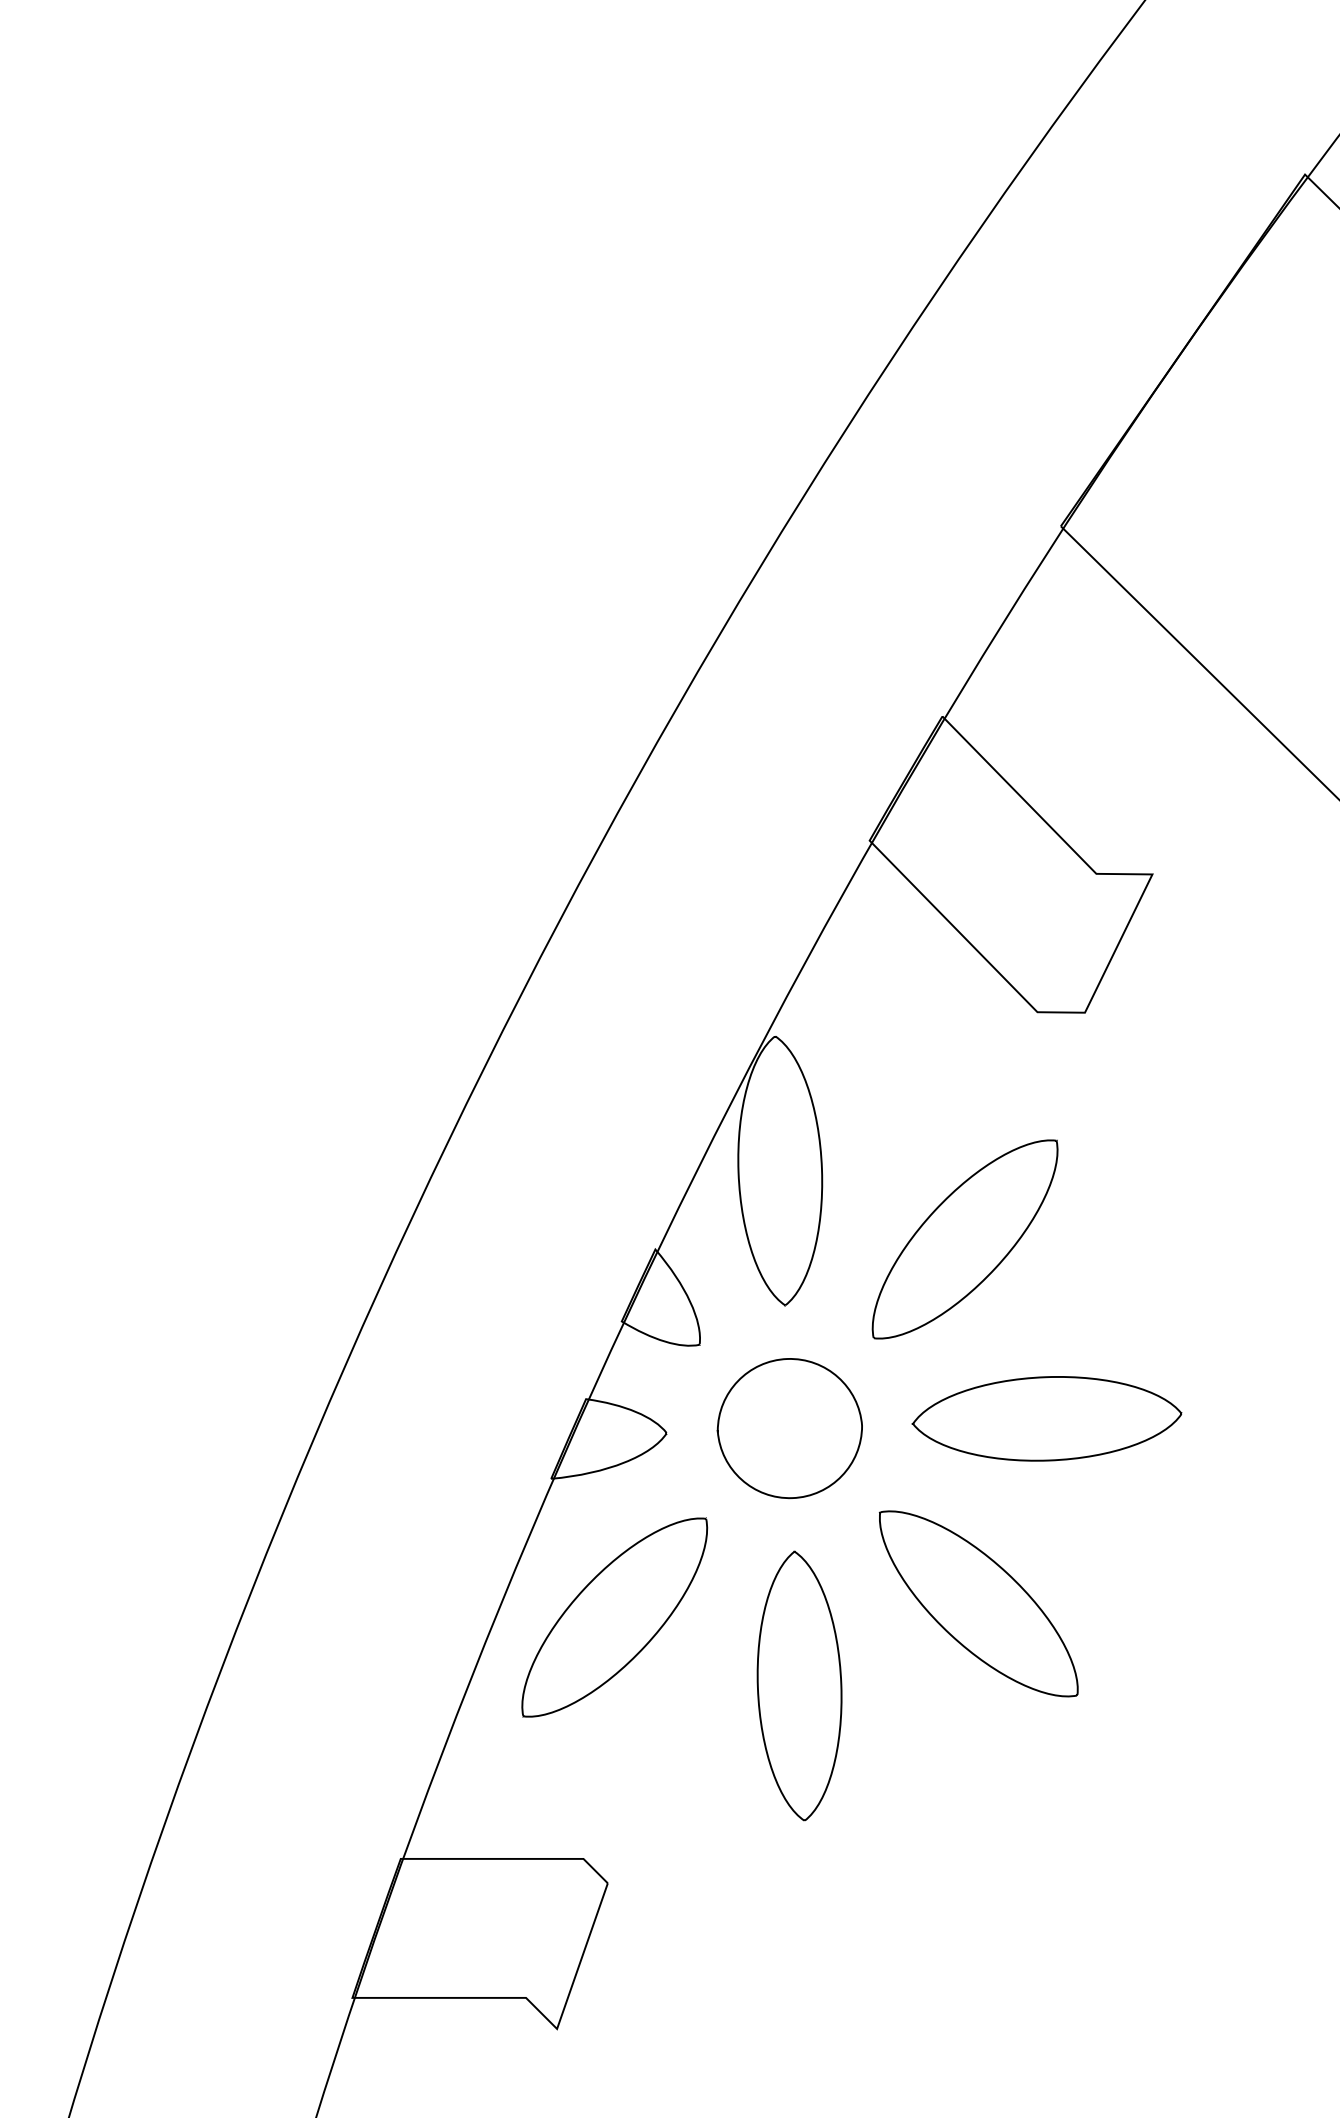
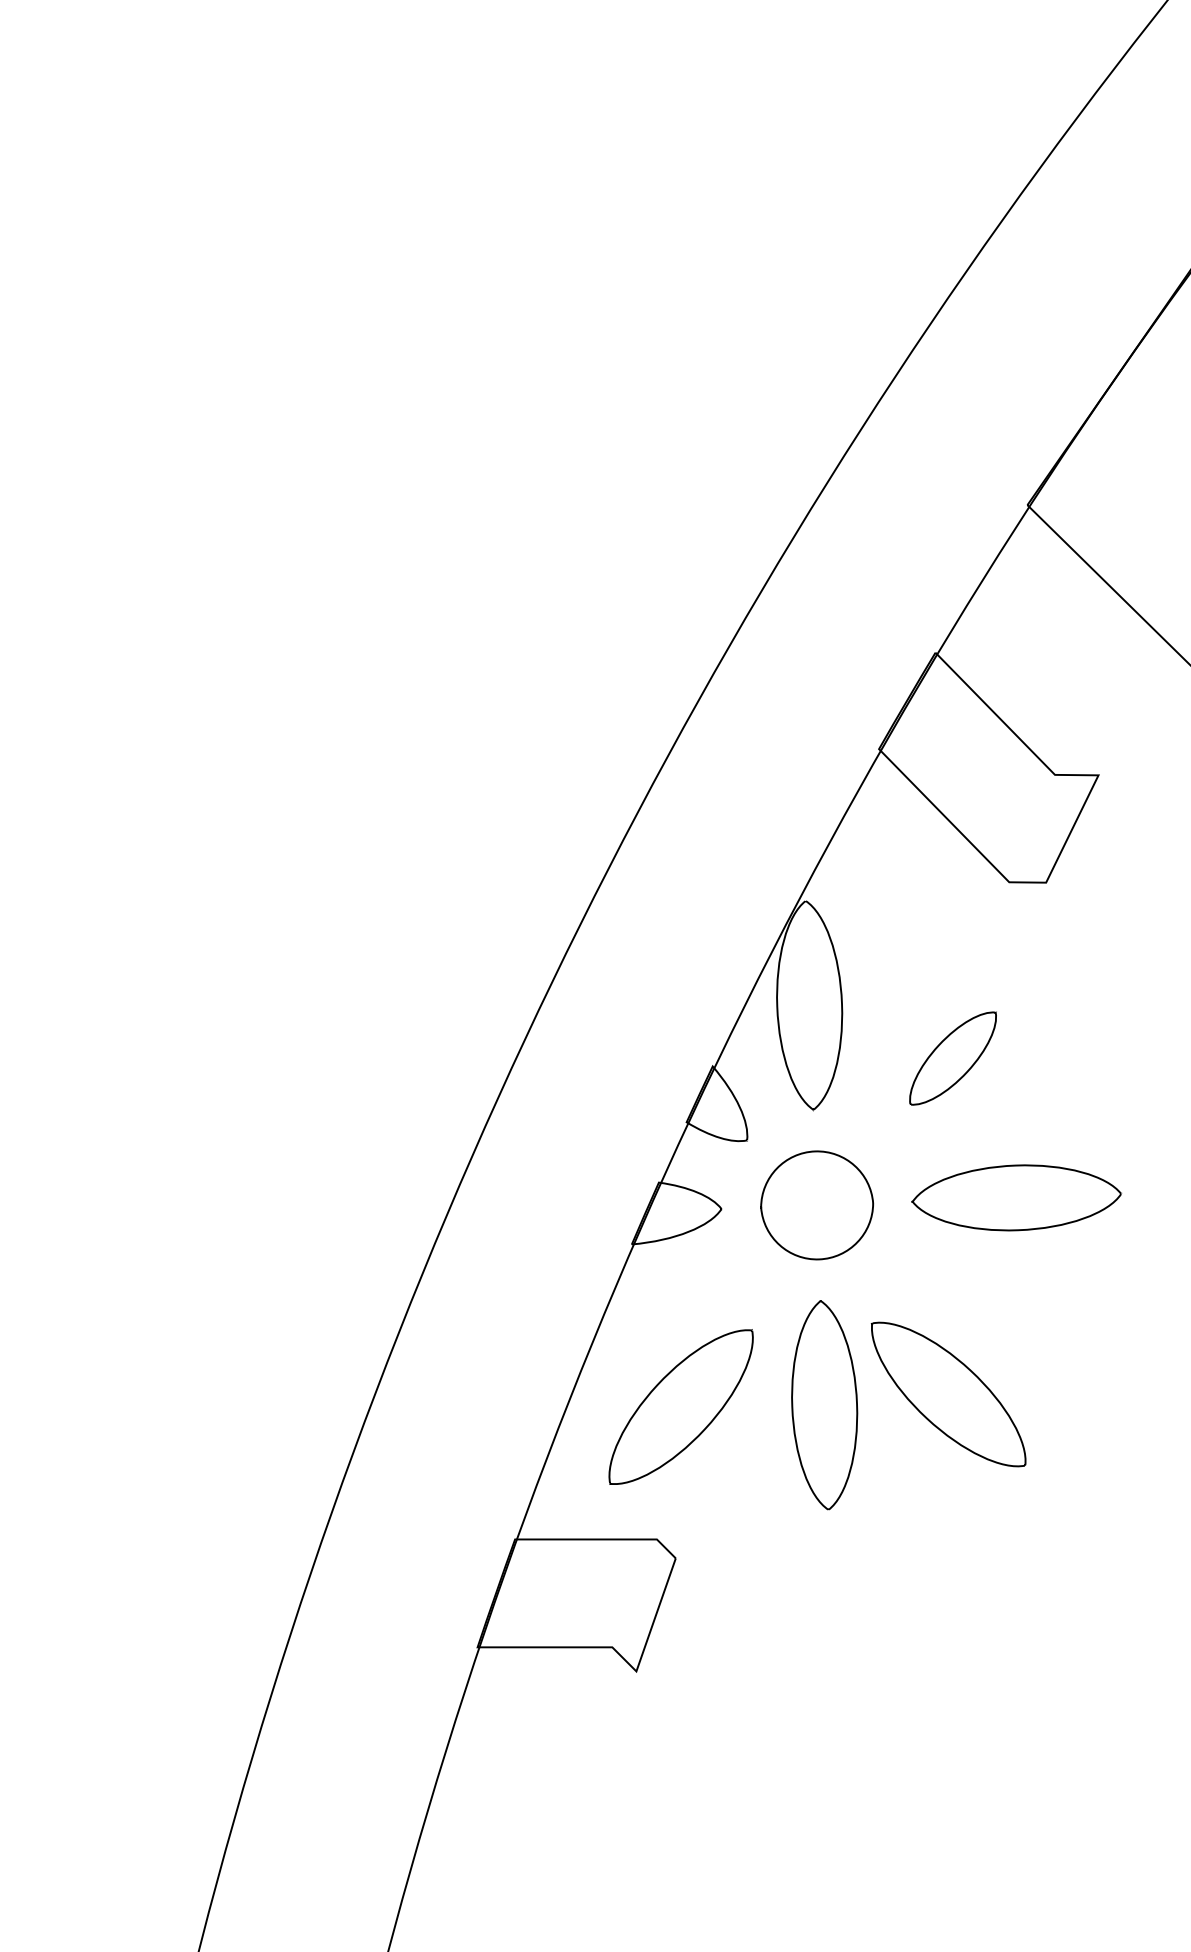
part: (964, 1239) -> (952, 1058), size x0.6
part: (978, 1603) -> (948, 1394), moved
part: (613, 1616) -> (680, 1406), moved

